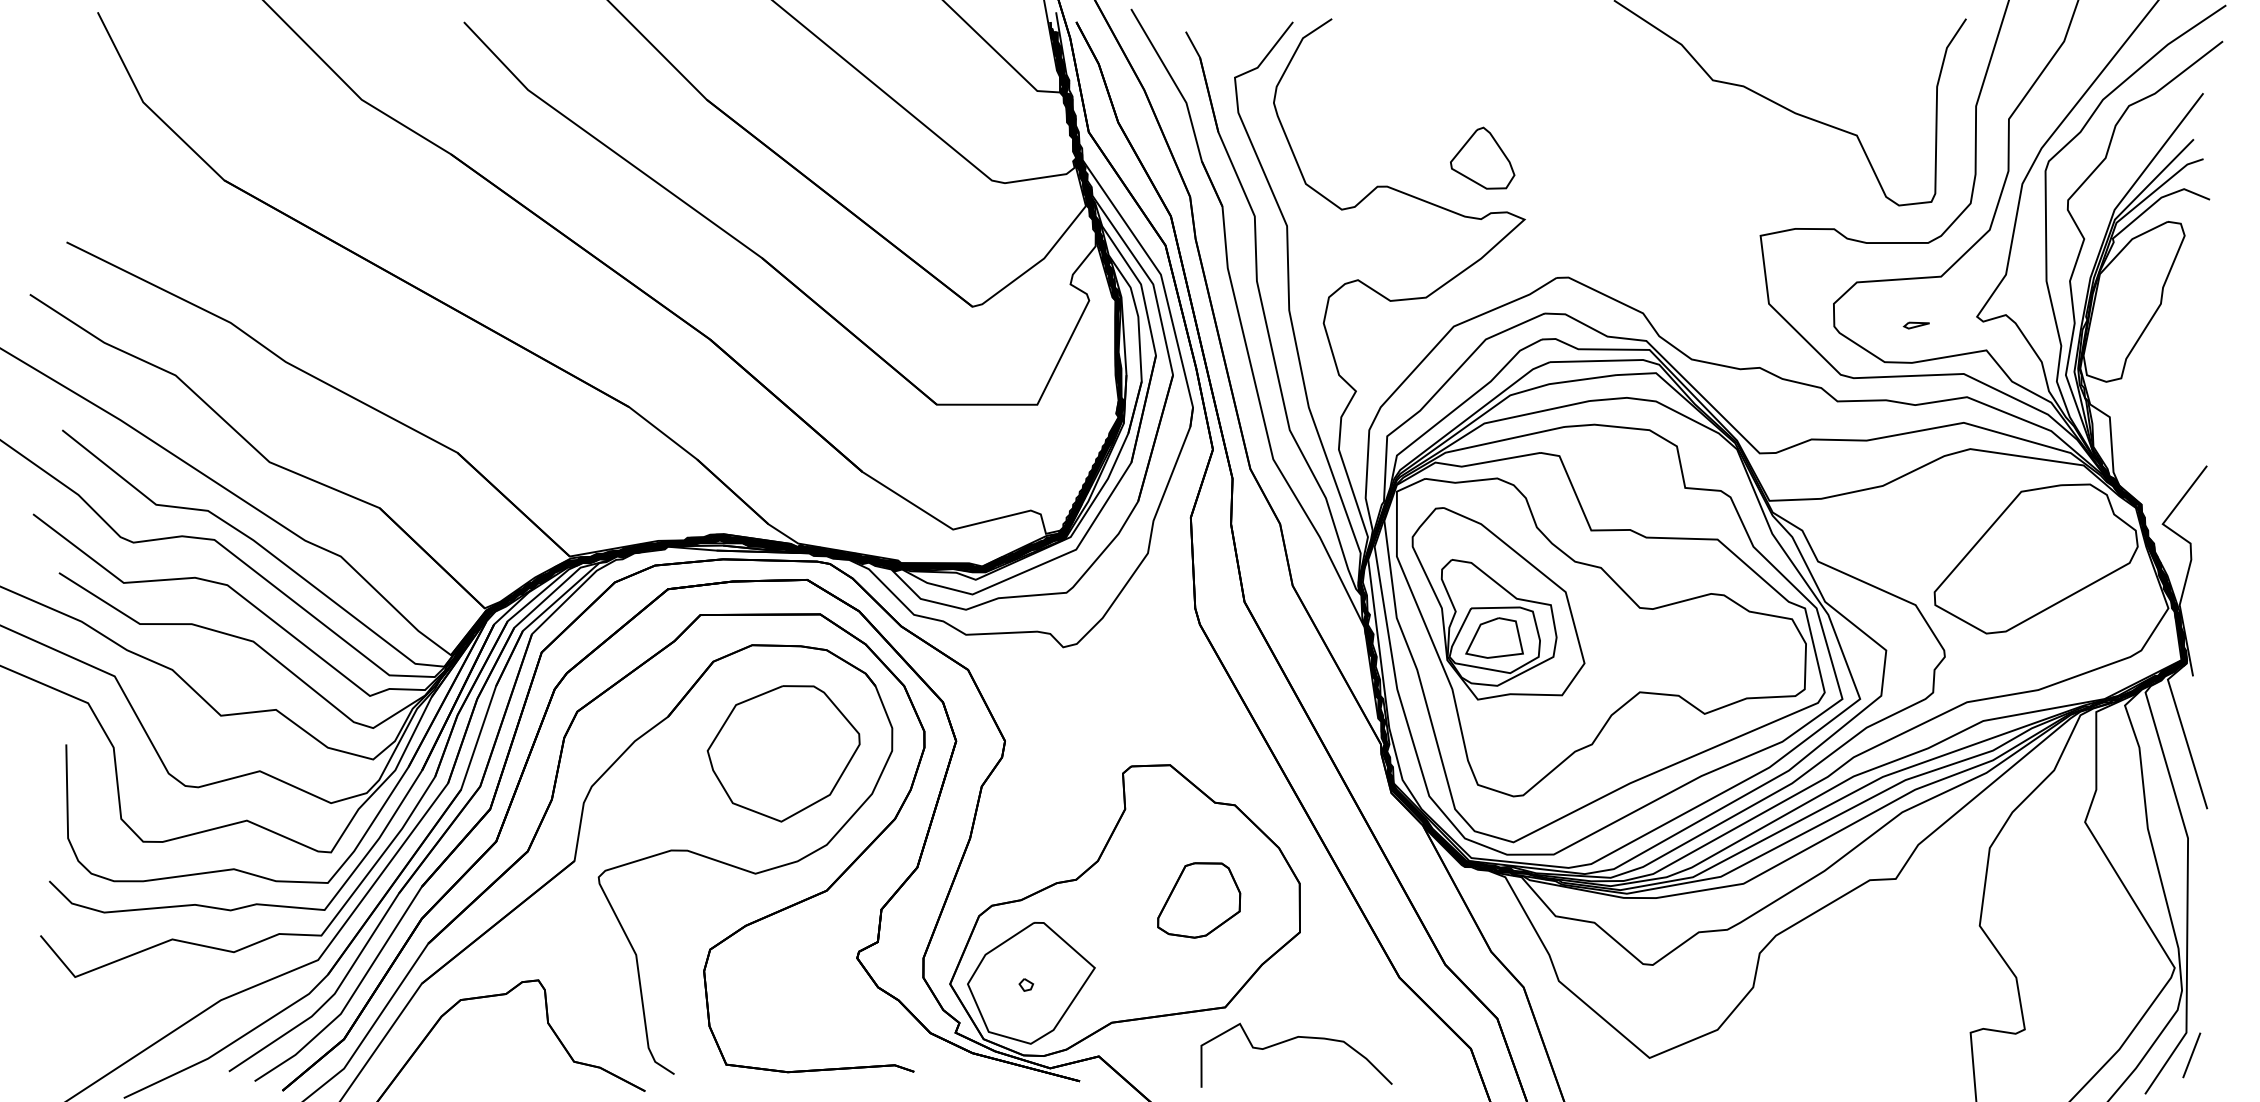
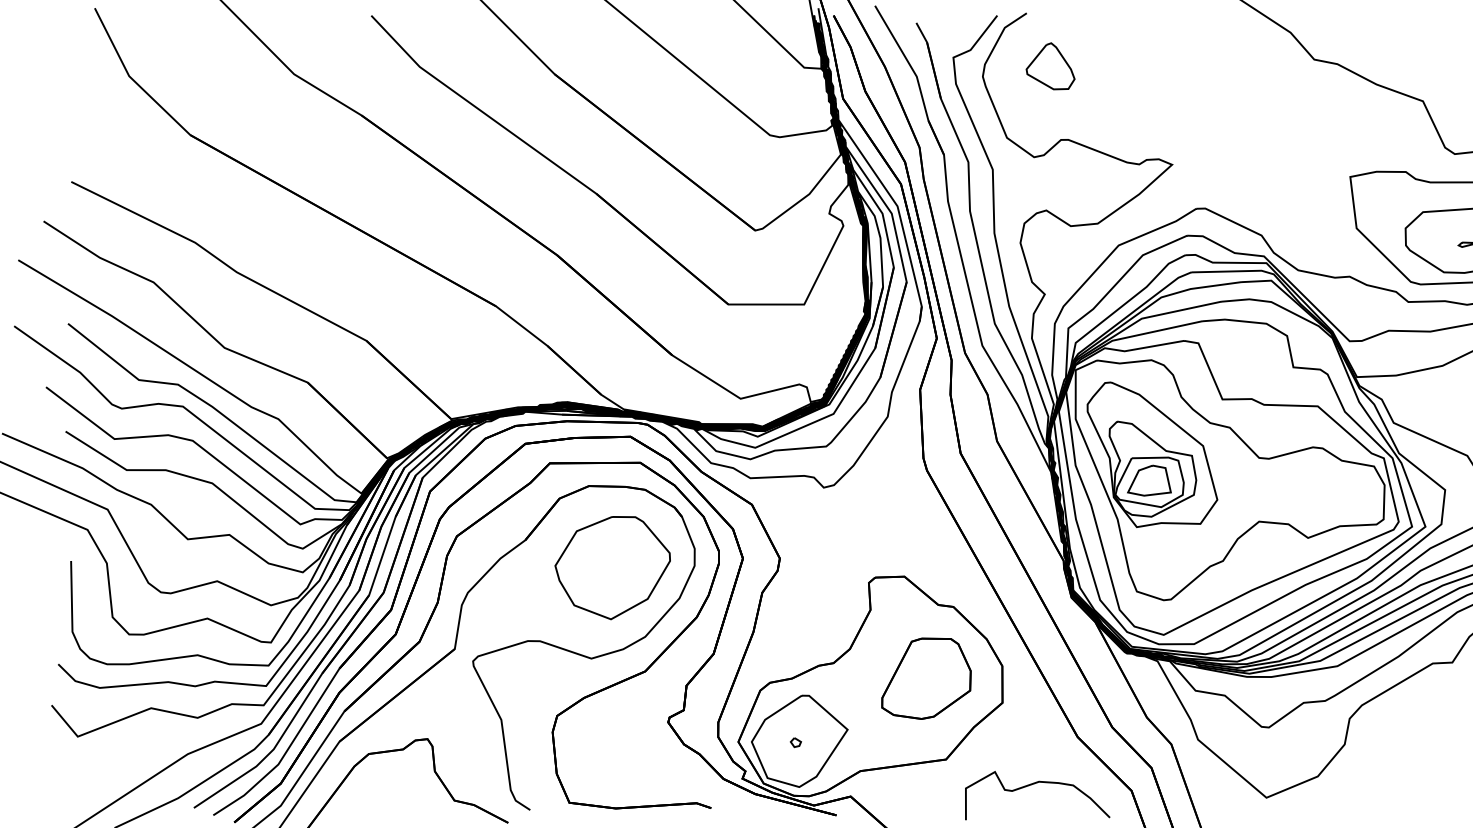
part: (1482, 157) -> (1050, 65), moved
part: (1198, 900) -> (925, 678), size x1.43
curve: (1291, 1040) -> (1033, 784), moved

